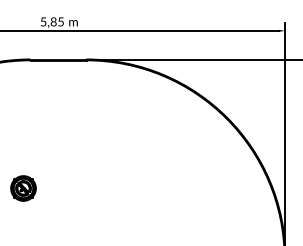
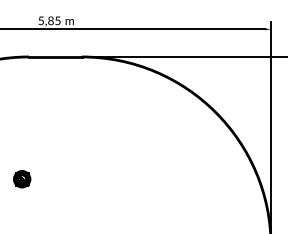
part: (22, 187) -> (21, 178), size x0.7

